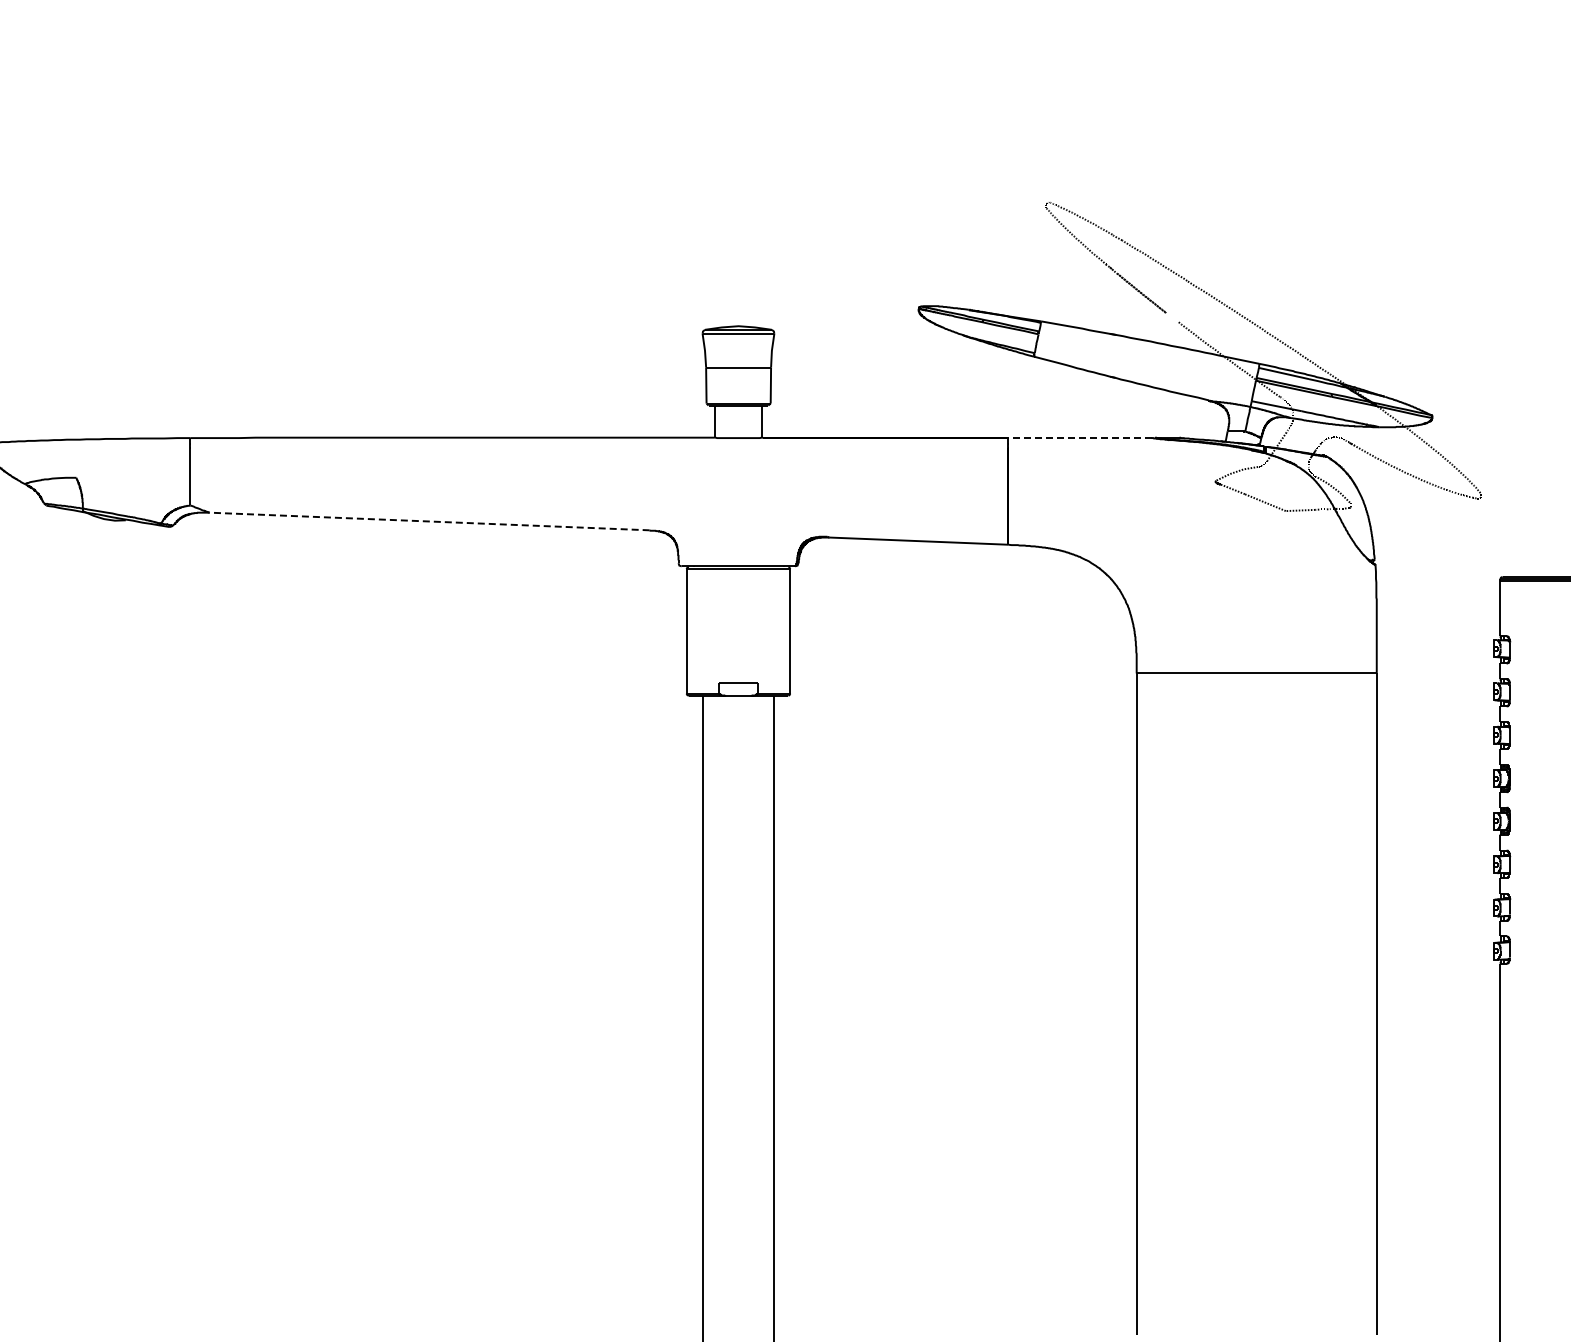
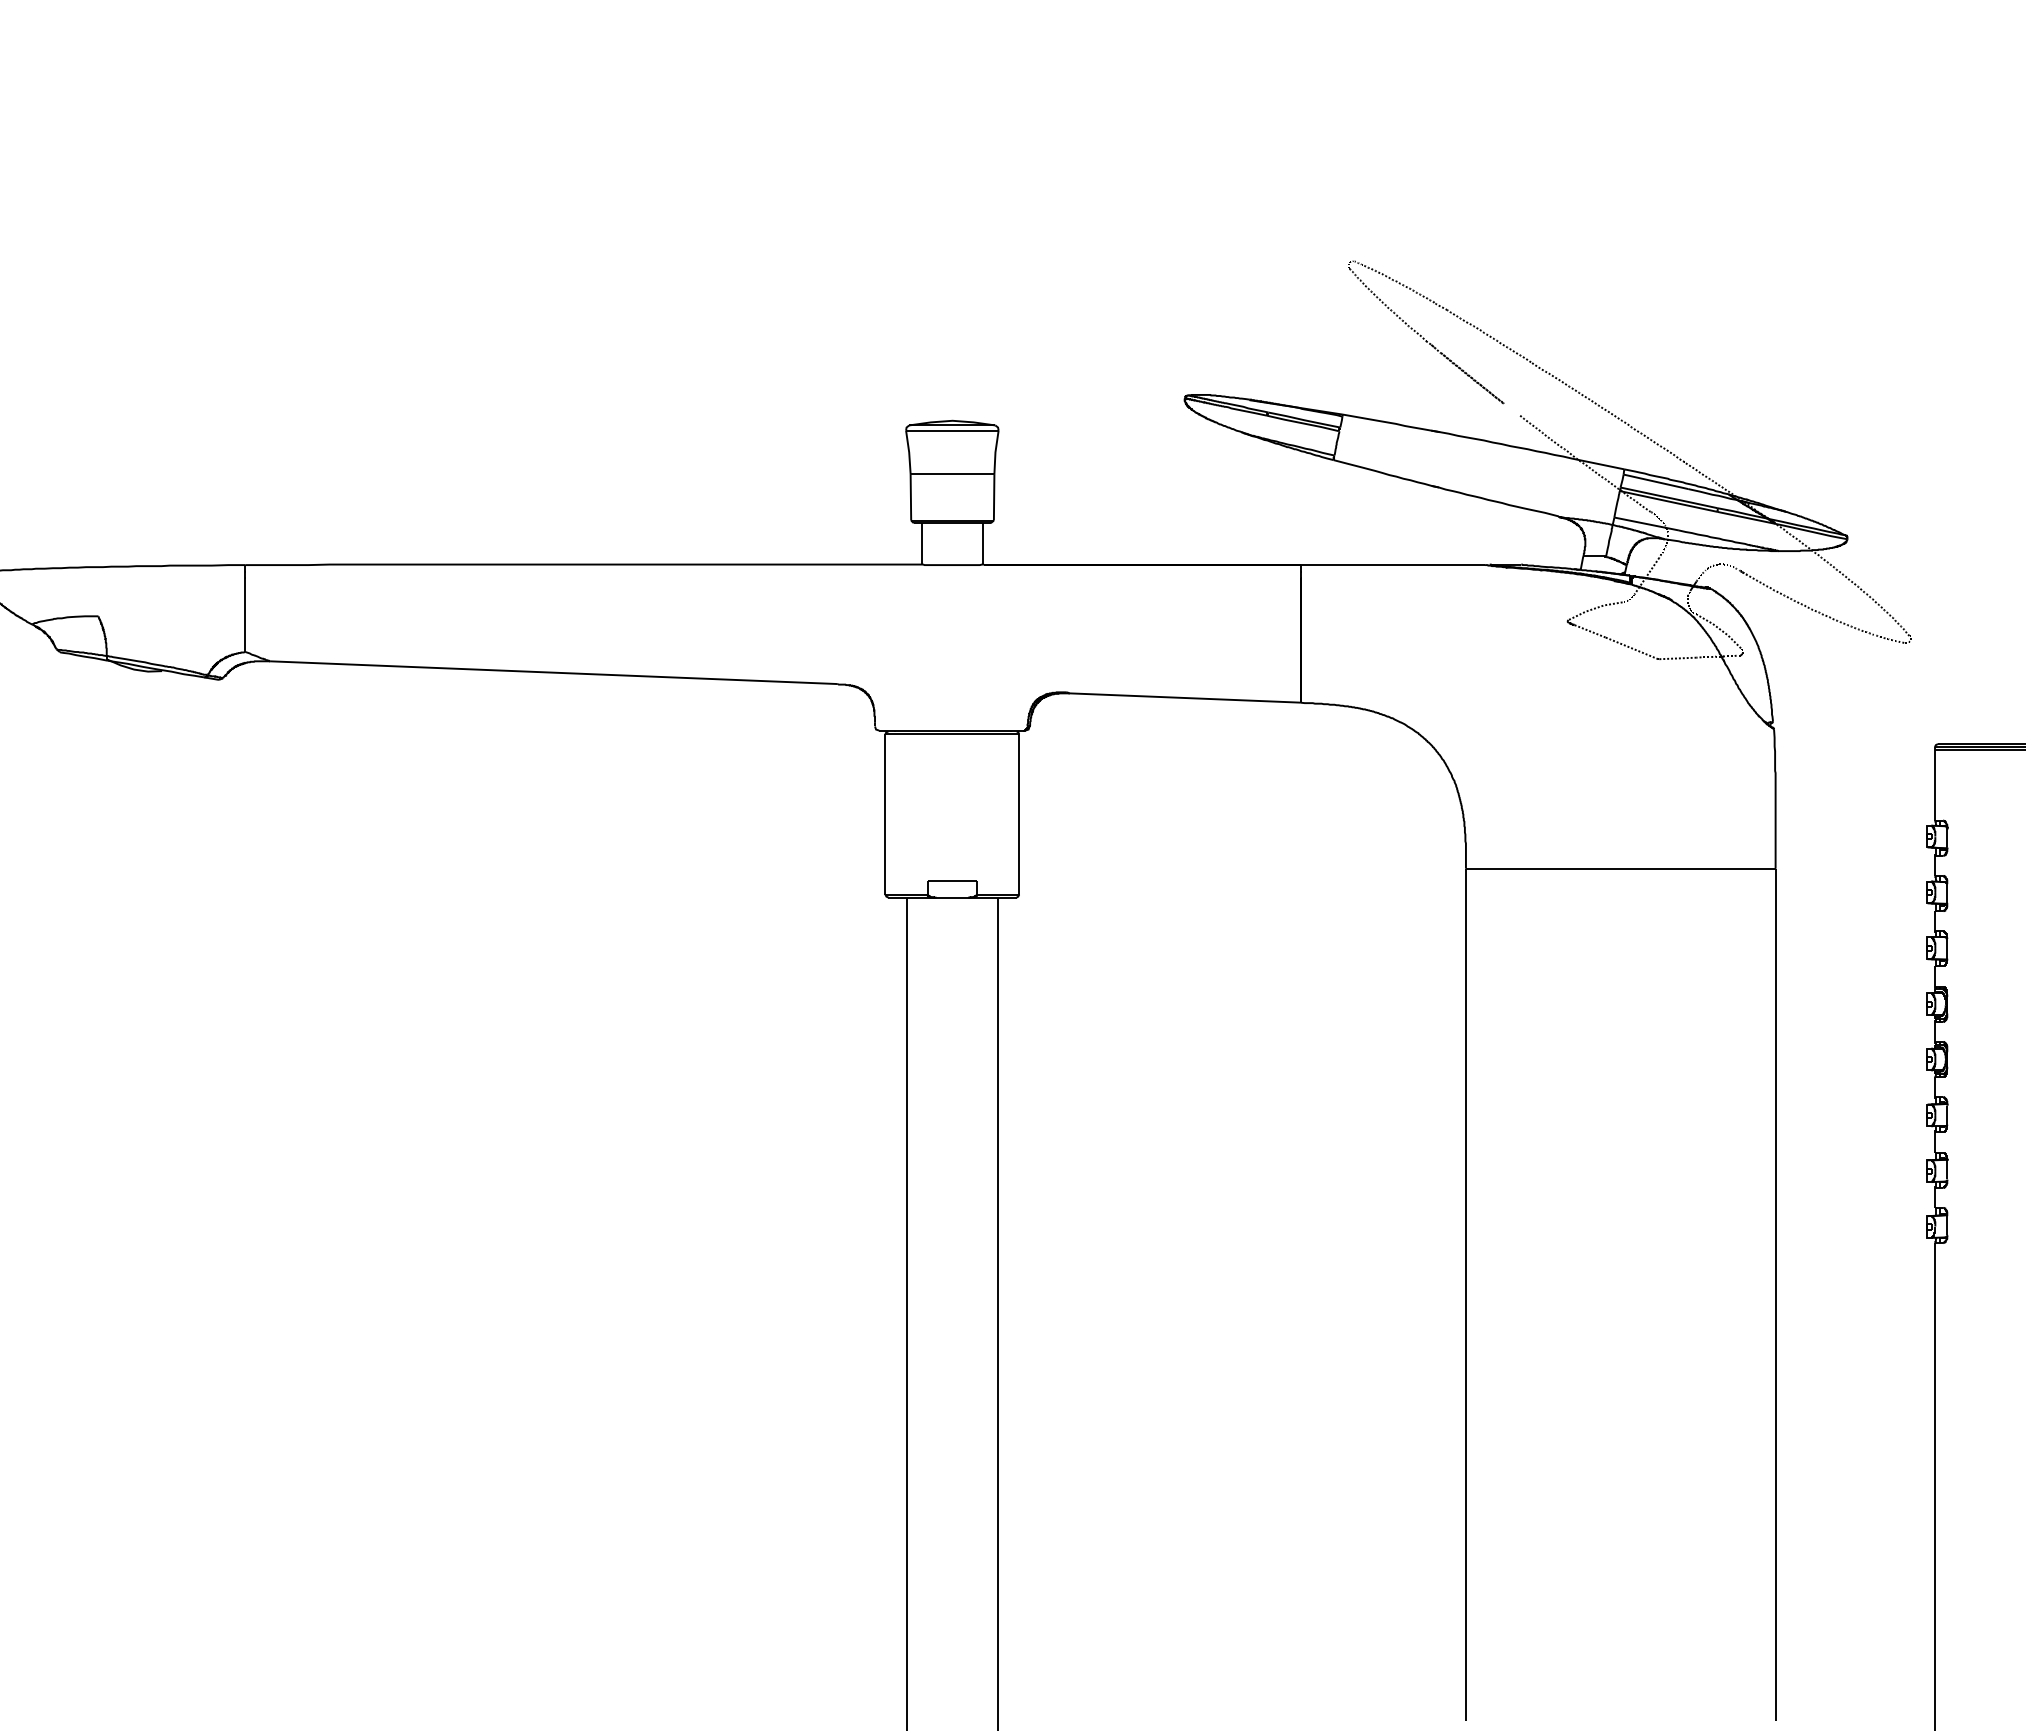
line: (1079, 437) -> (1392, 564), dashed -> solid
line: (429, 521) -> (553, 672), dashed -> solid

